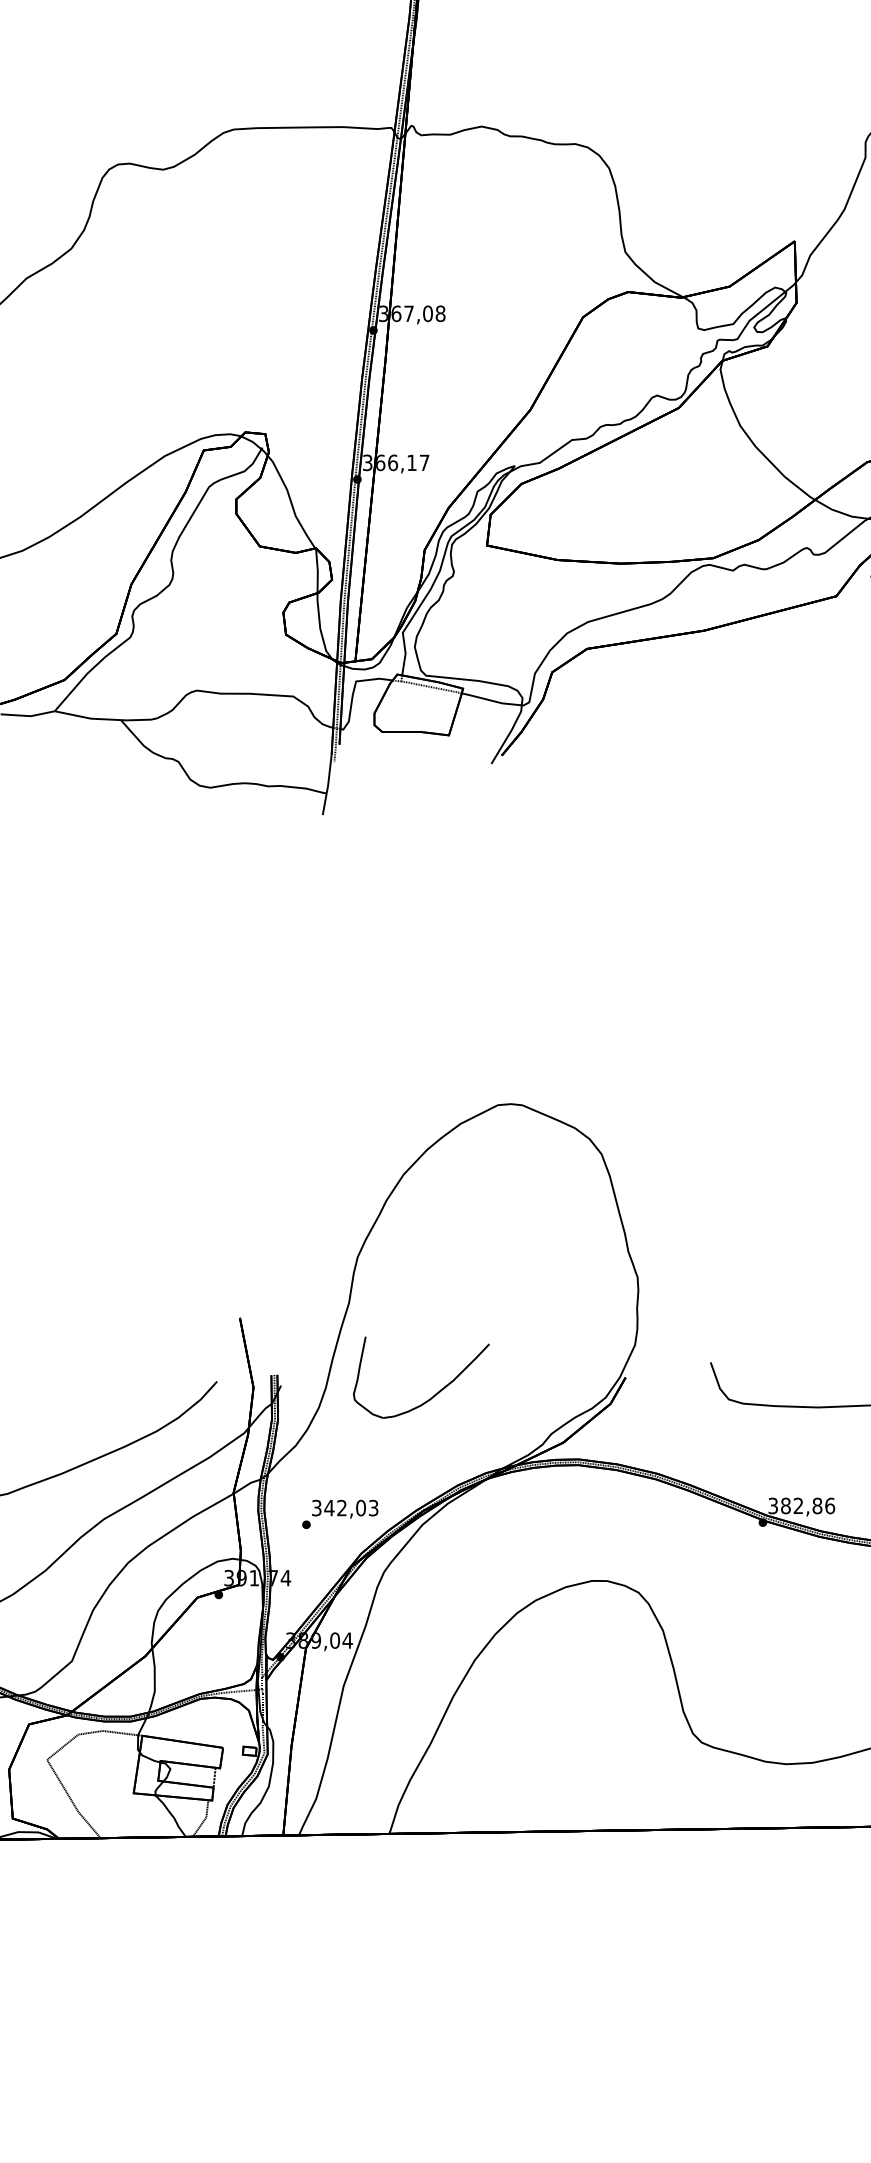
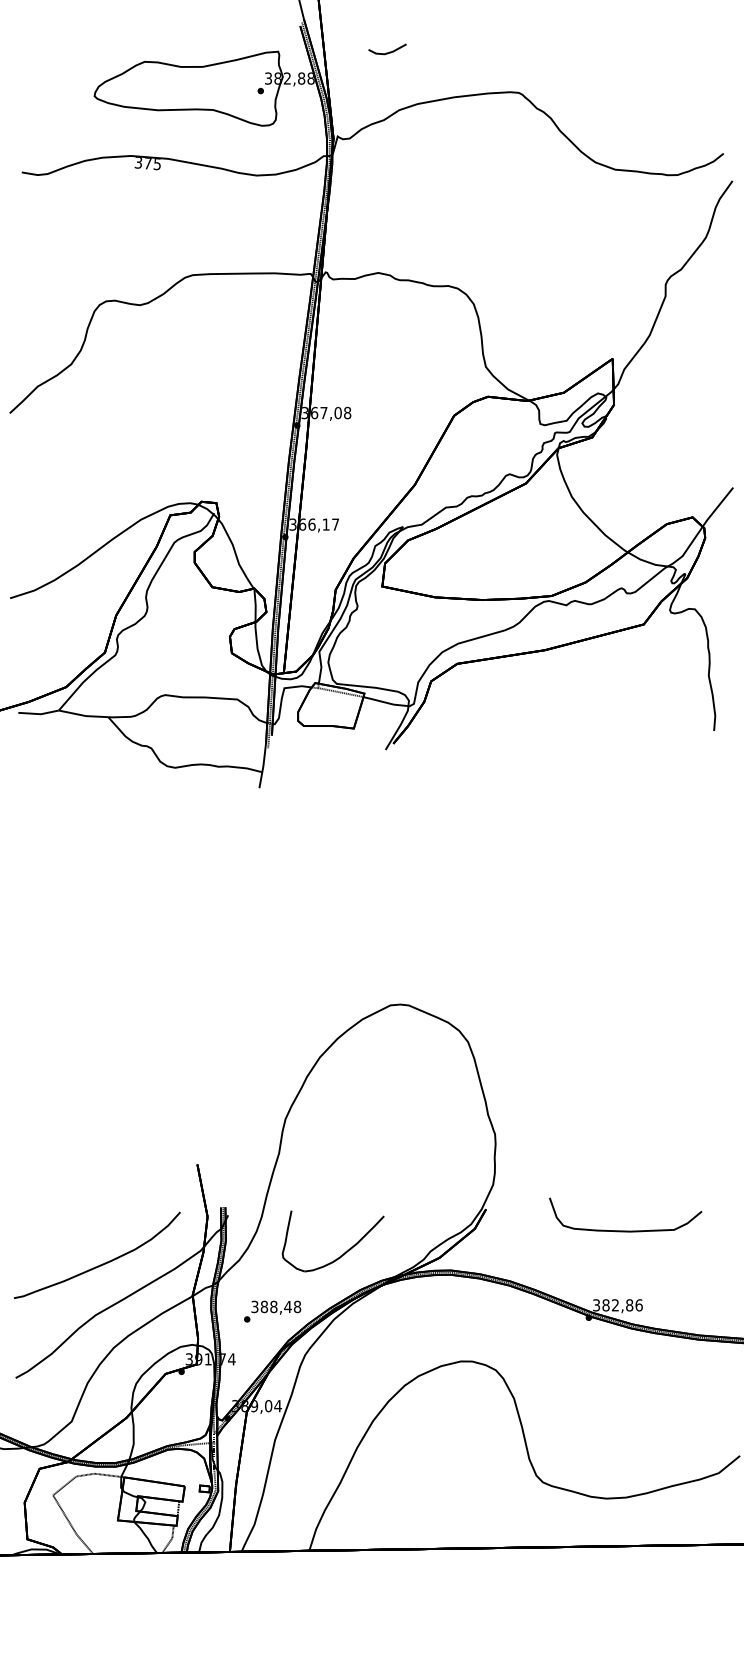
part: (431, 1396) -> (340, 1255), moved
text: (350, 1507) -> (280, 1306), 342,03 -> 388,48

